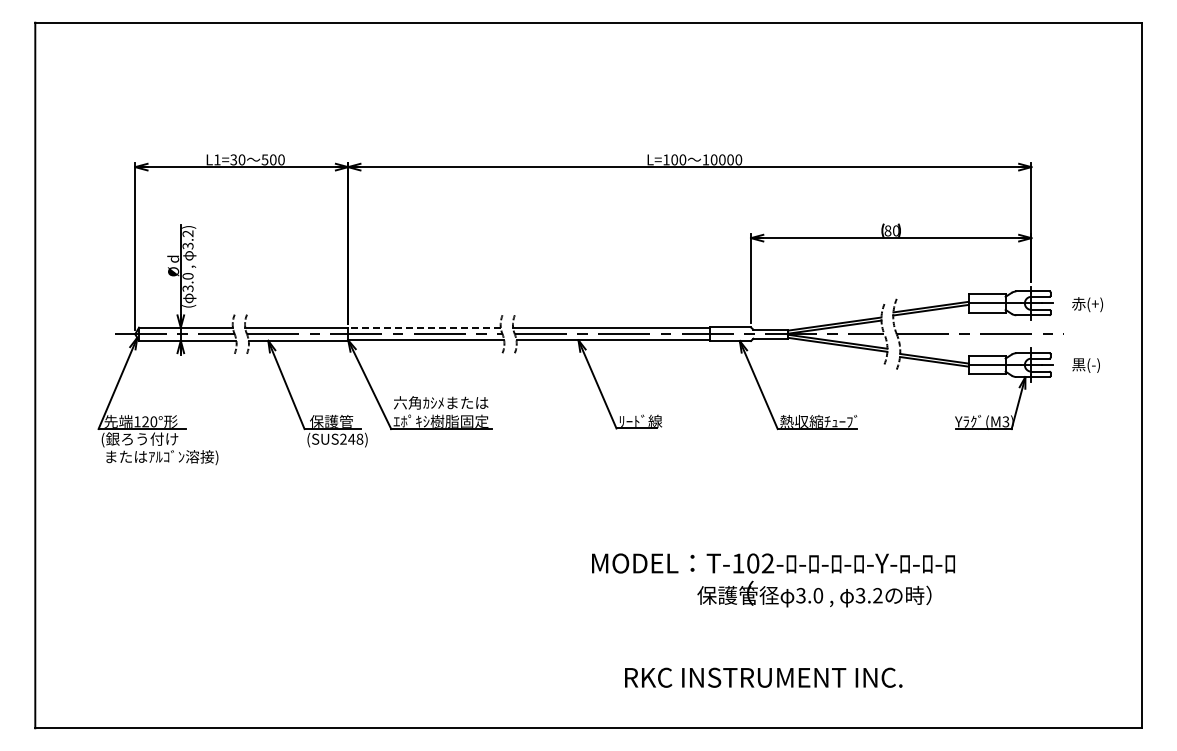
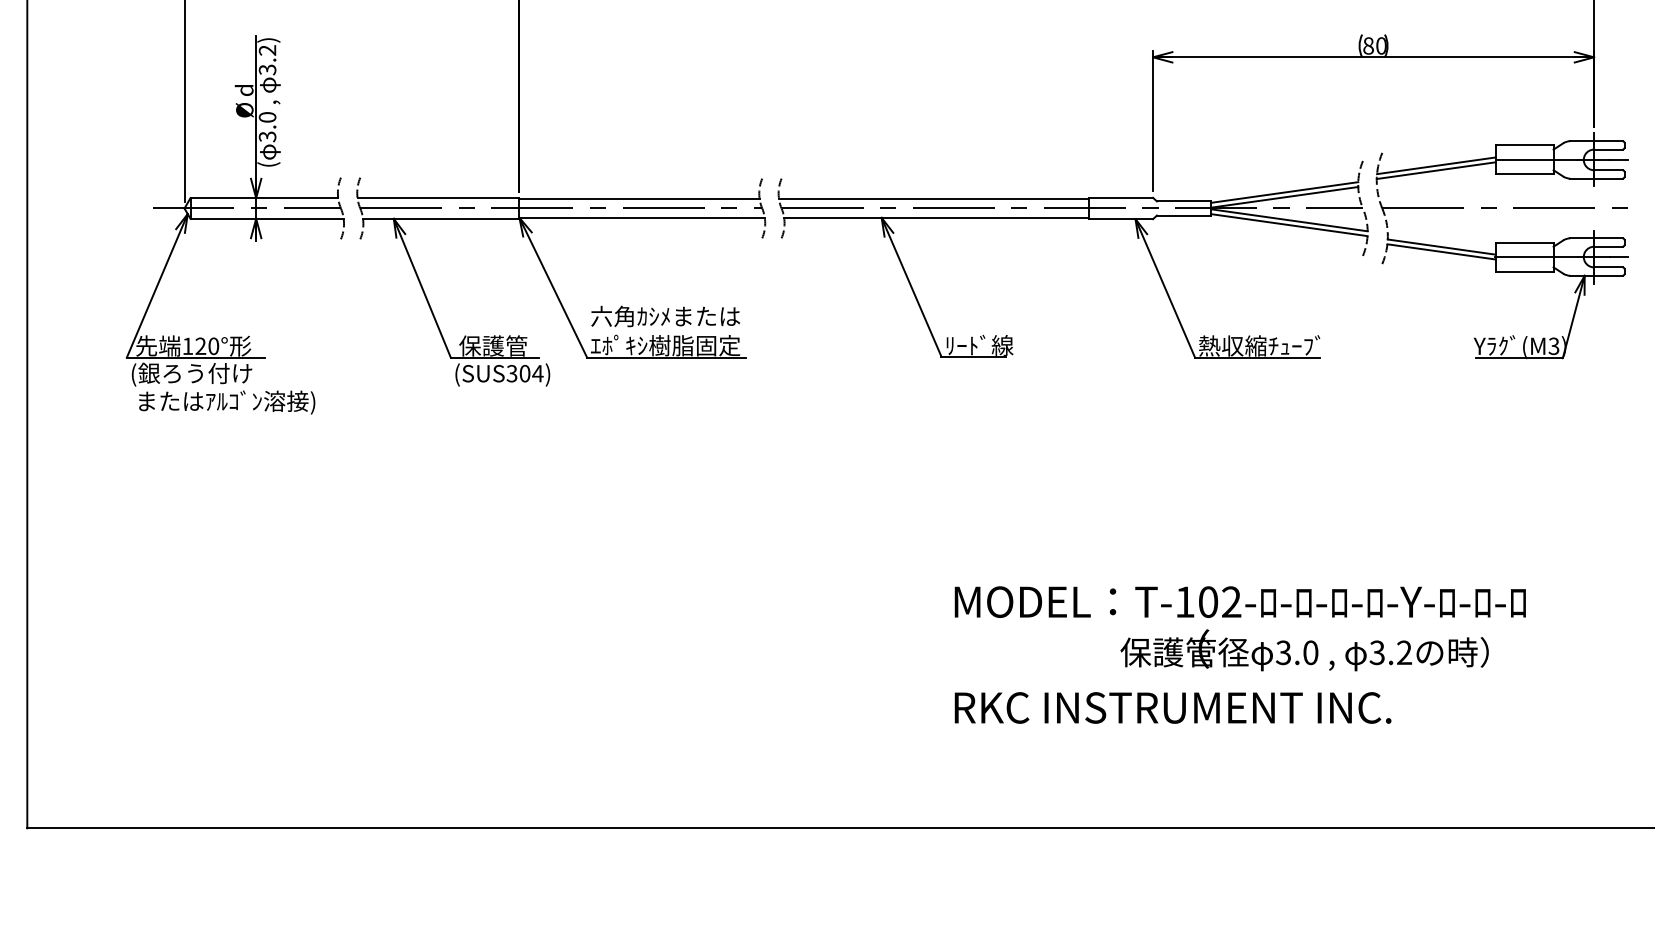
line: (424, 328) -> (639, 199), dashed -> solid
text: (351, 438) -> (524, 372), (SUS248) -> (SUS304)
text: (773, 580) -> (1240, 628), moved
text: (763, 677) -> (1172, 707), moved

